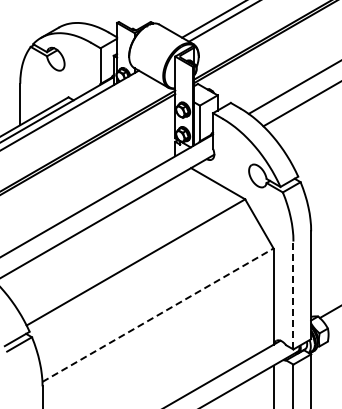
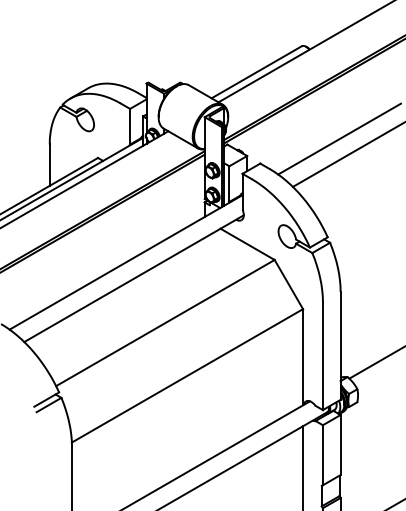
line: (293, 295) -> (322, 356), dashed -> solid
line: (158, 314) -> (187, 375), dashed -> solid

